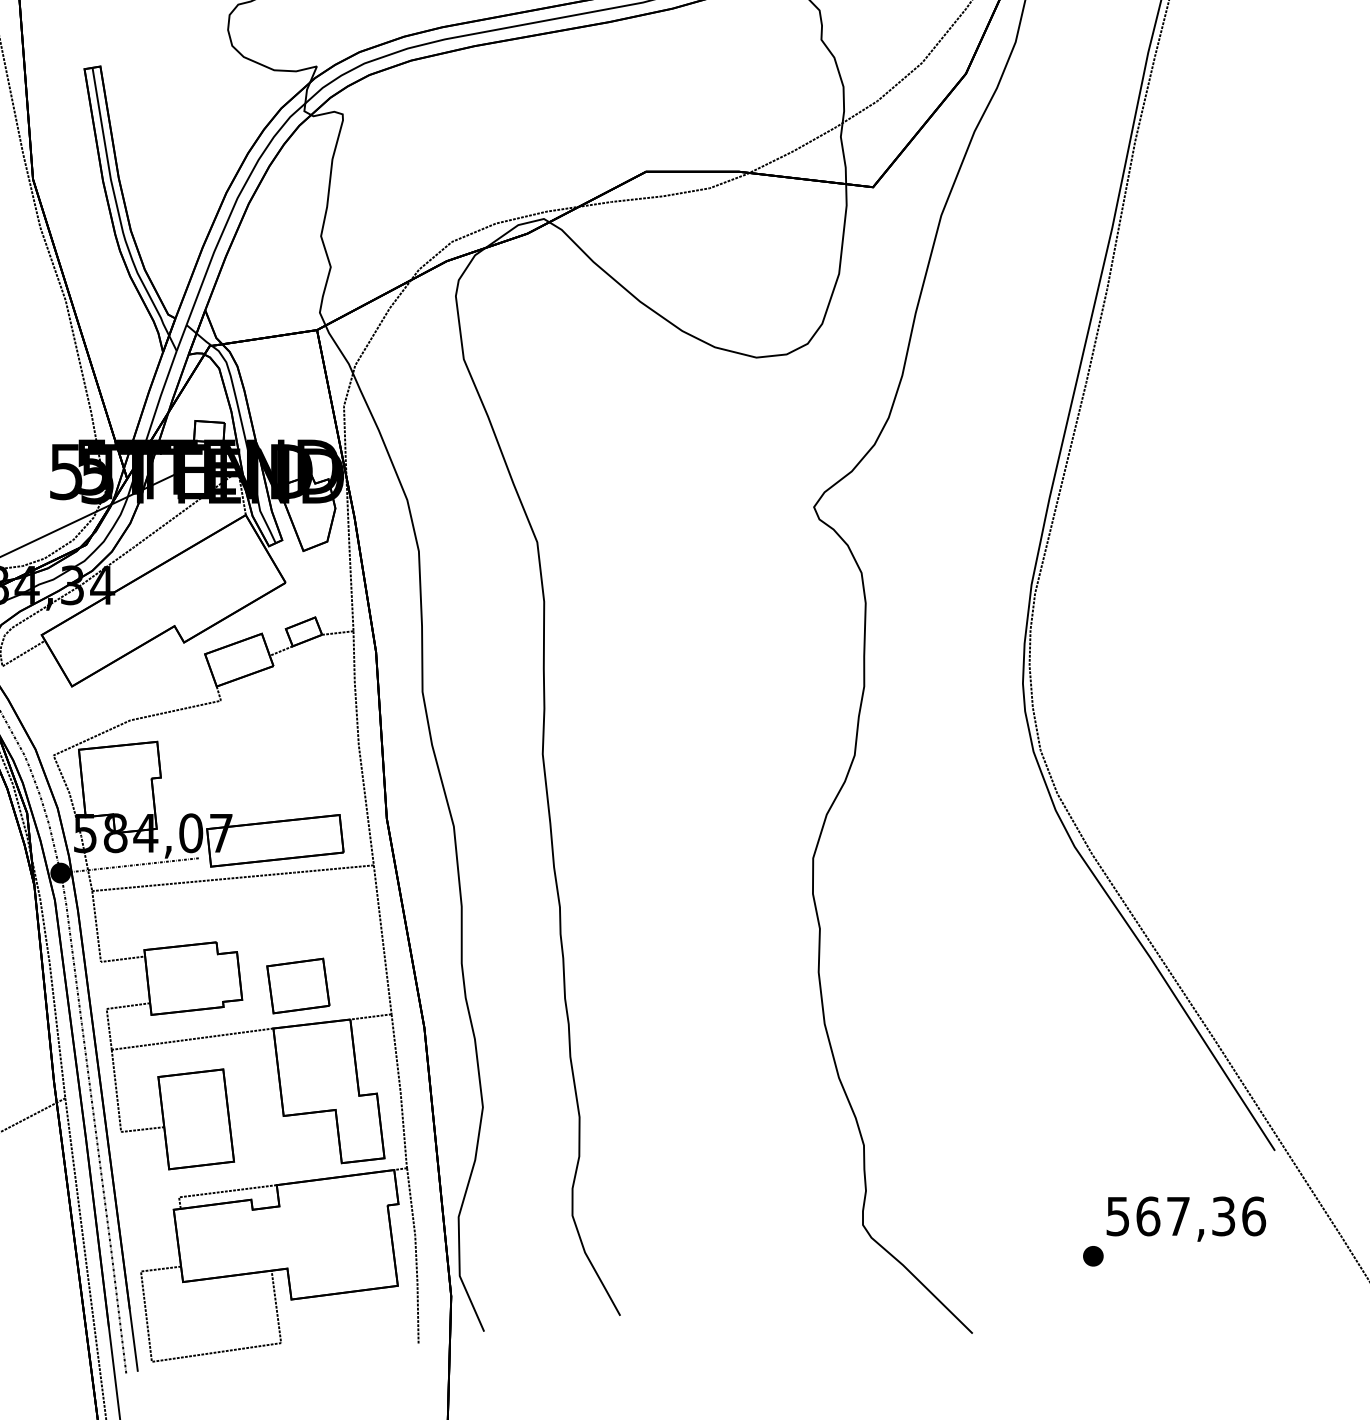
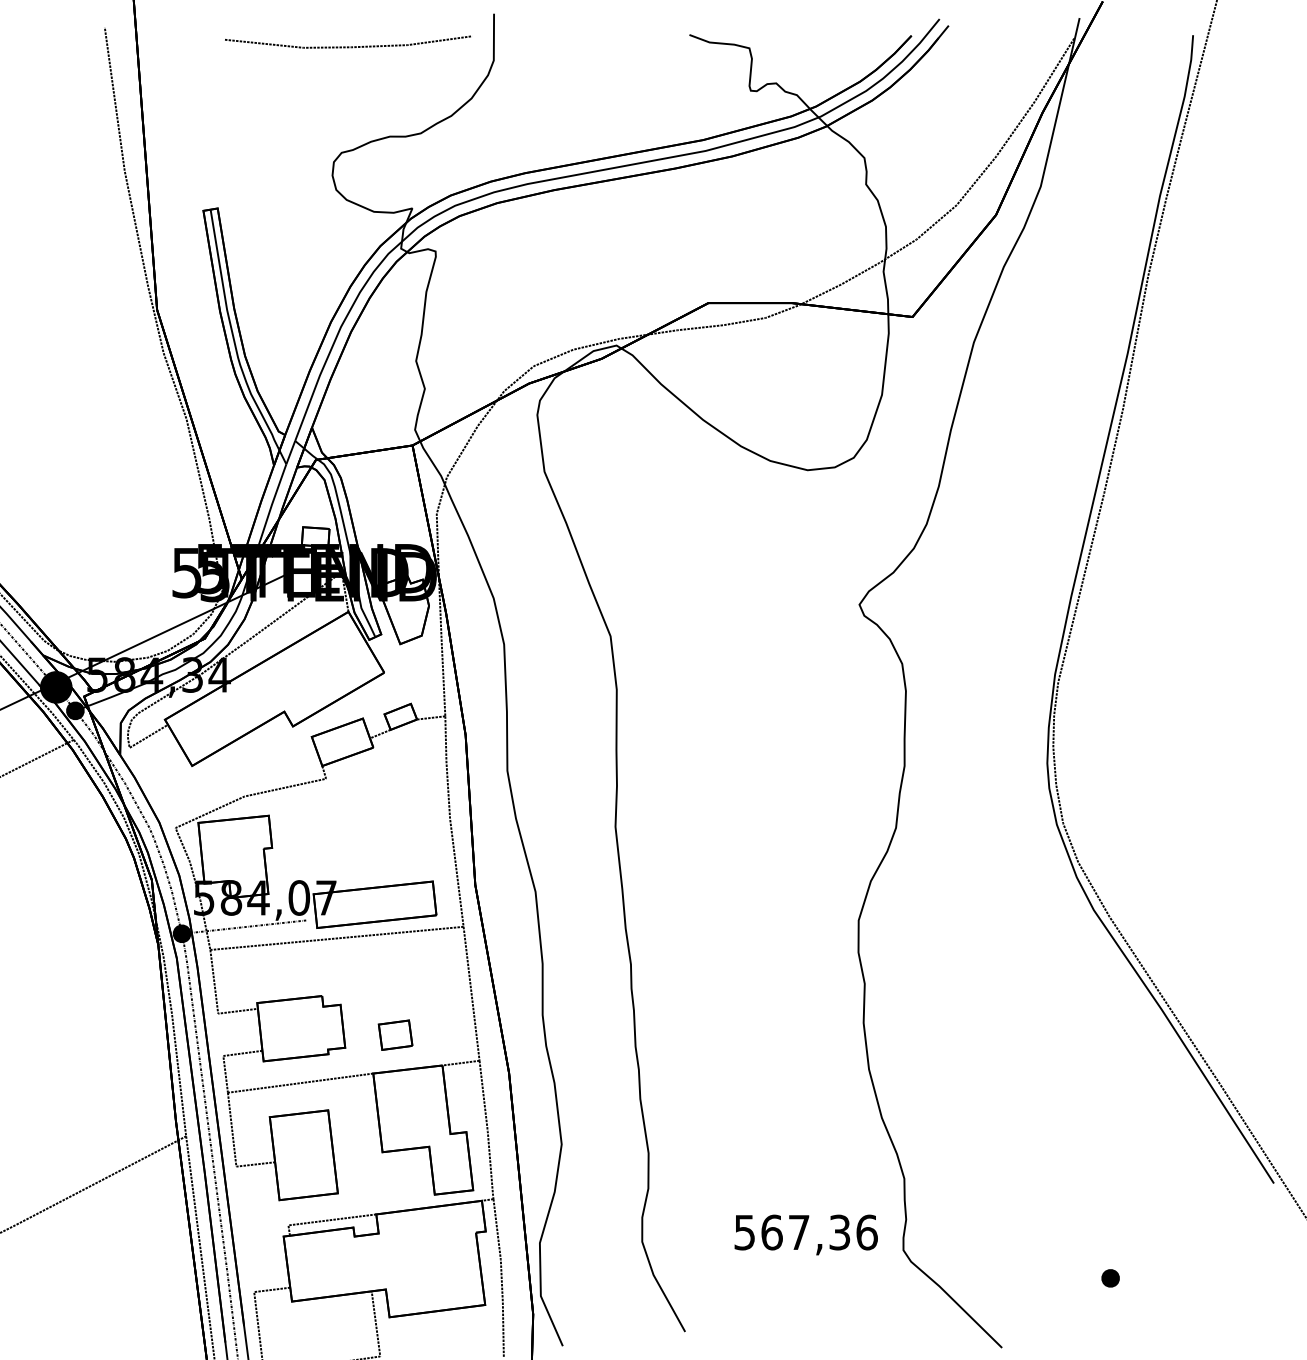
part: (298, 985) -> (395, 1034), size x0.6
text: (1185, 1218) -> (805, 1234), moved

